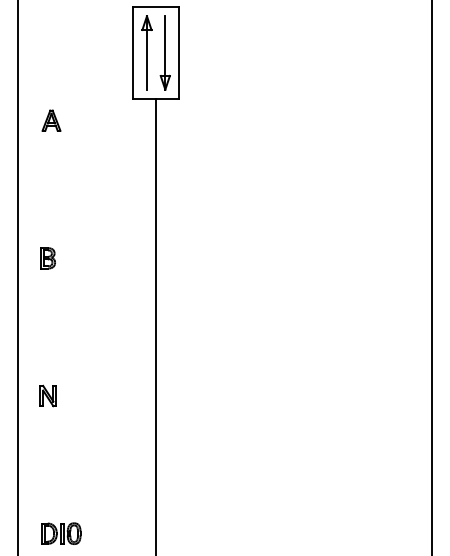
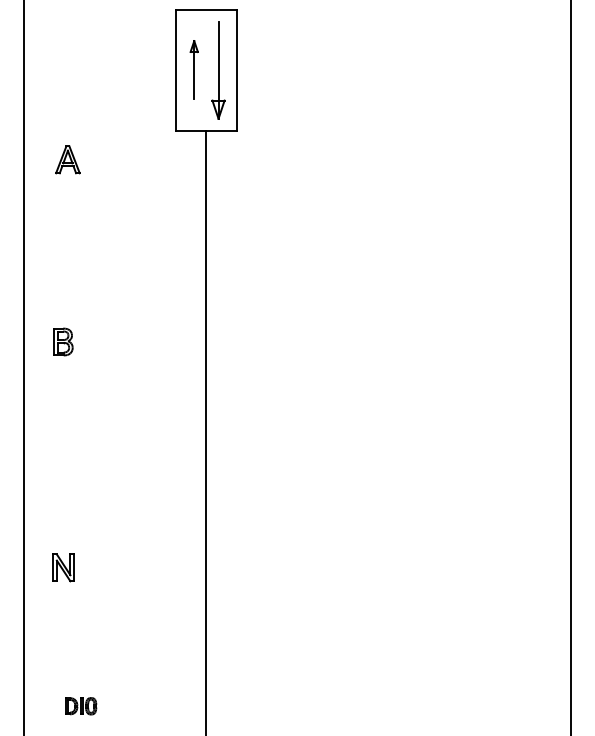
part: (146, 52) -> (193, 69), size x0.6
part: (47, 395) -> (62, 567), moved
part: (61, 533) -> (81, 706), size x0.6

